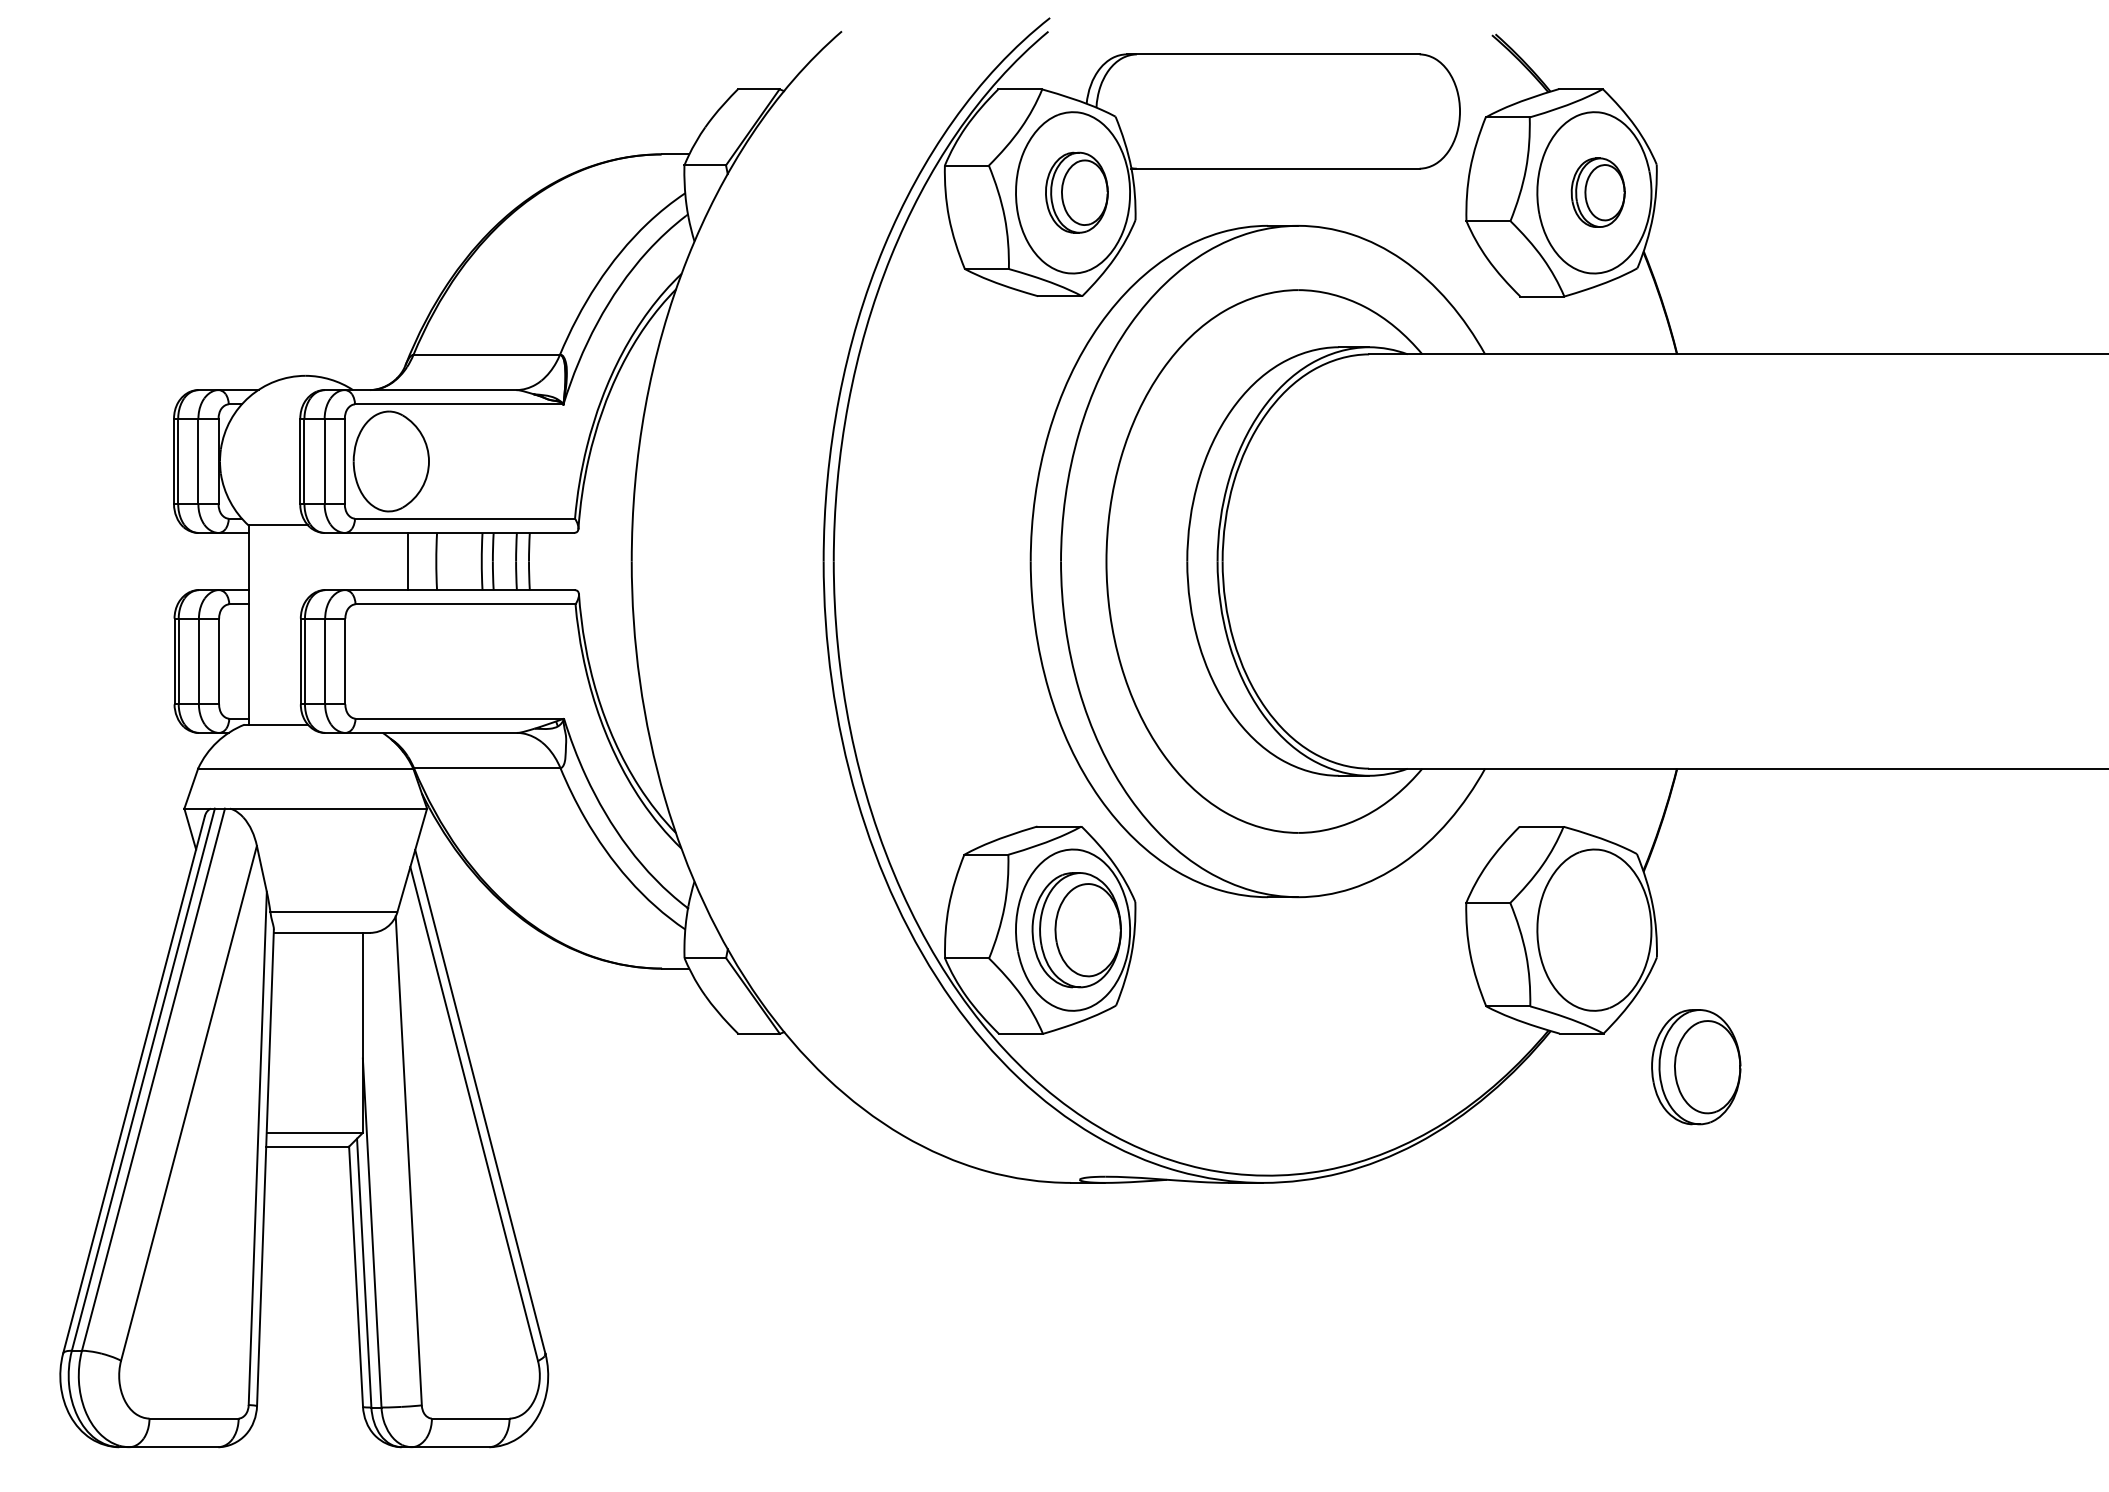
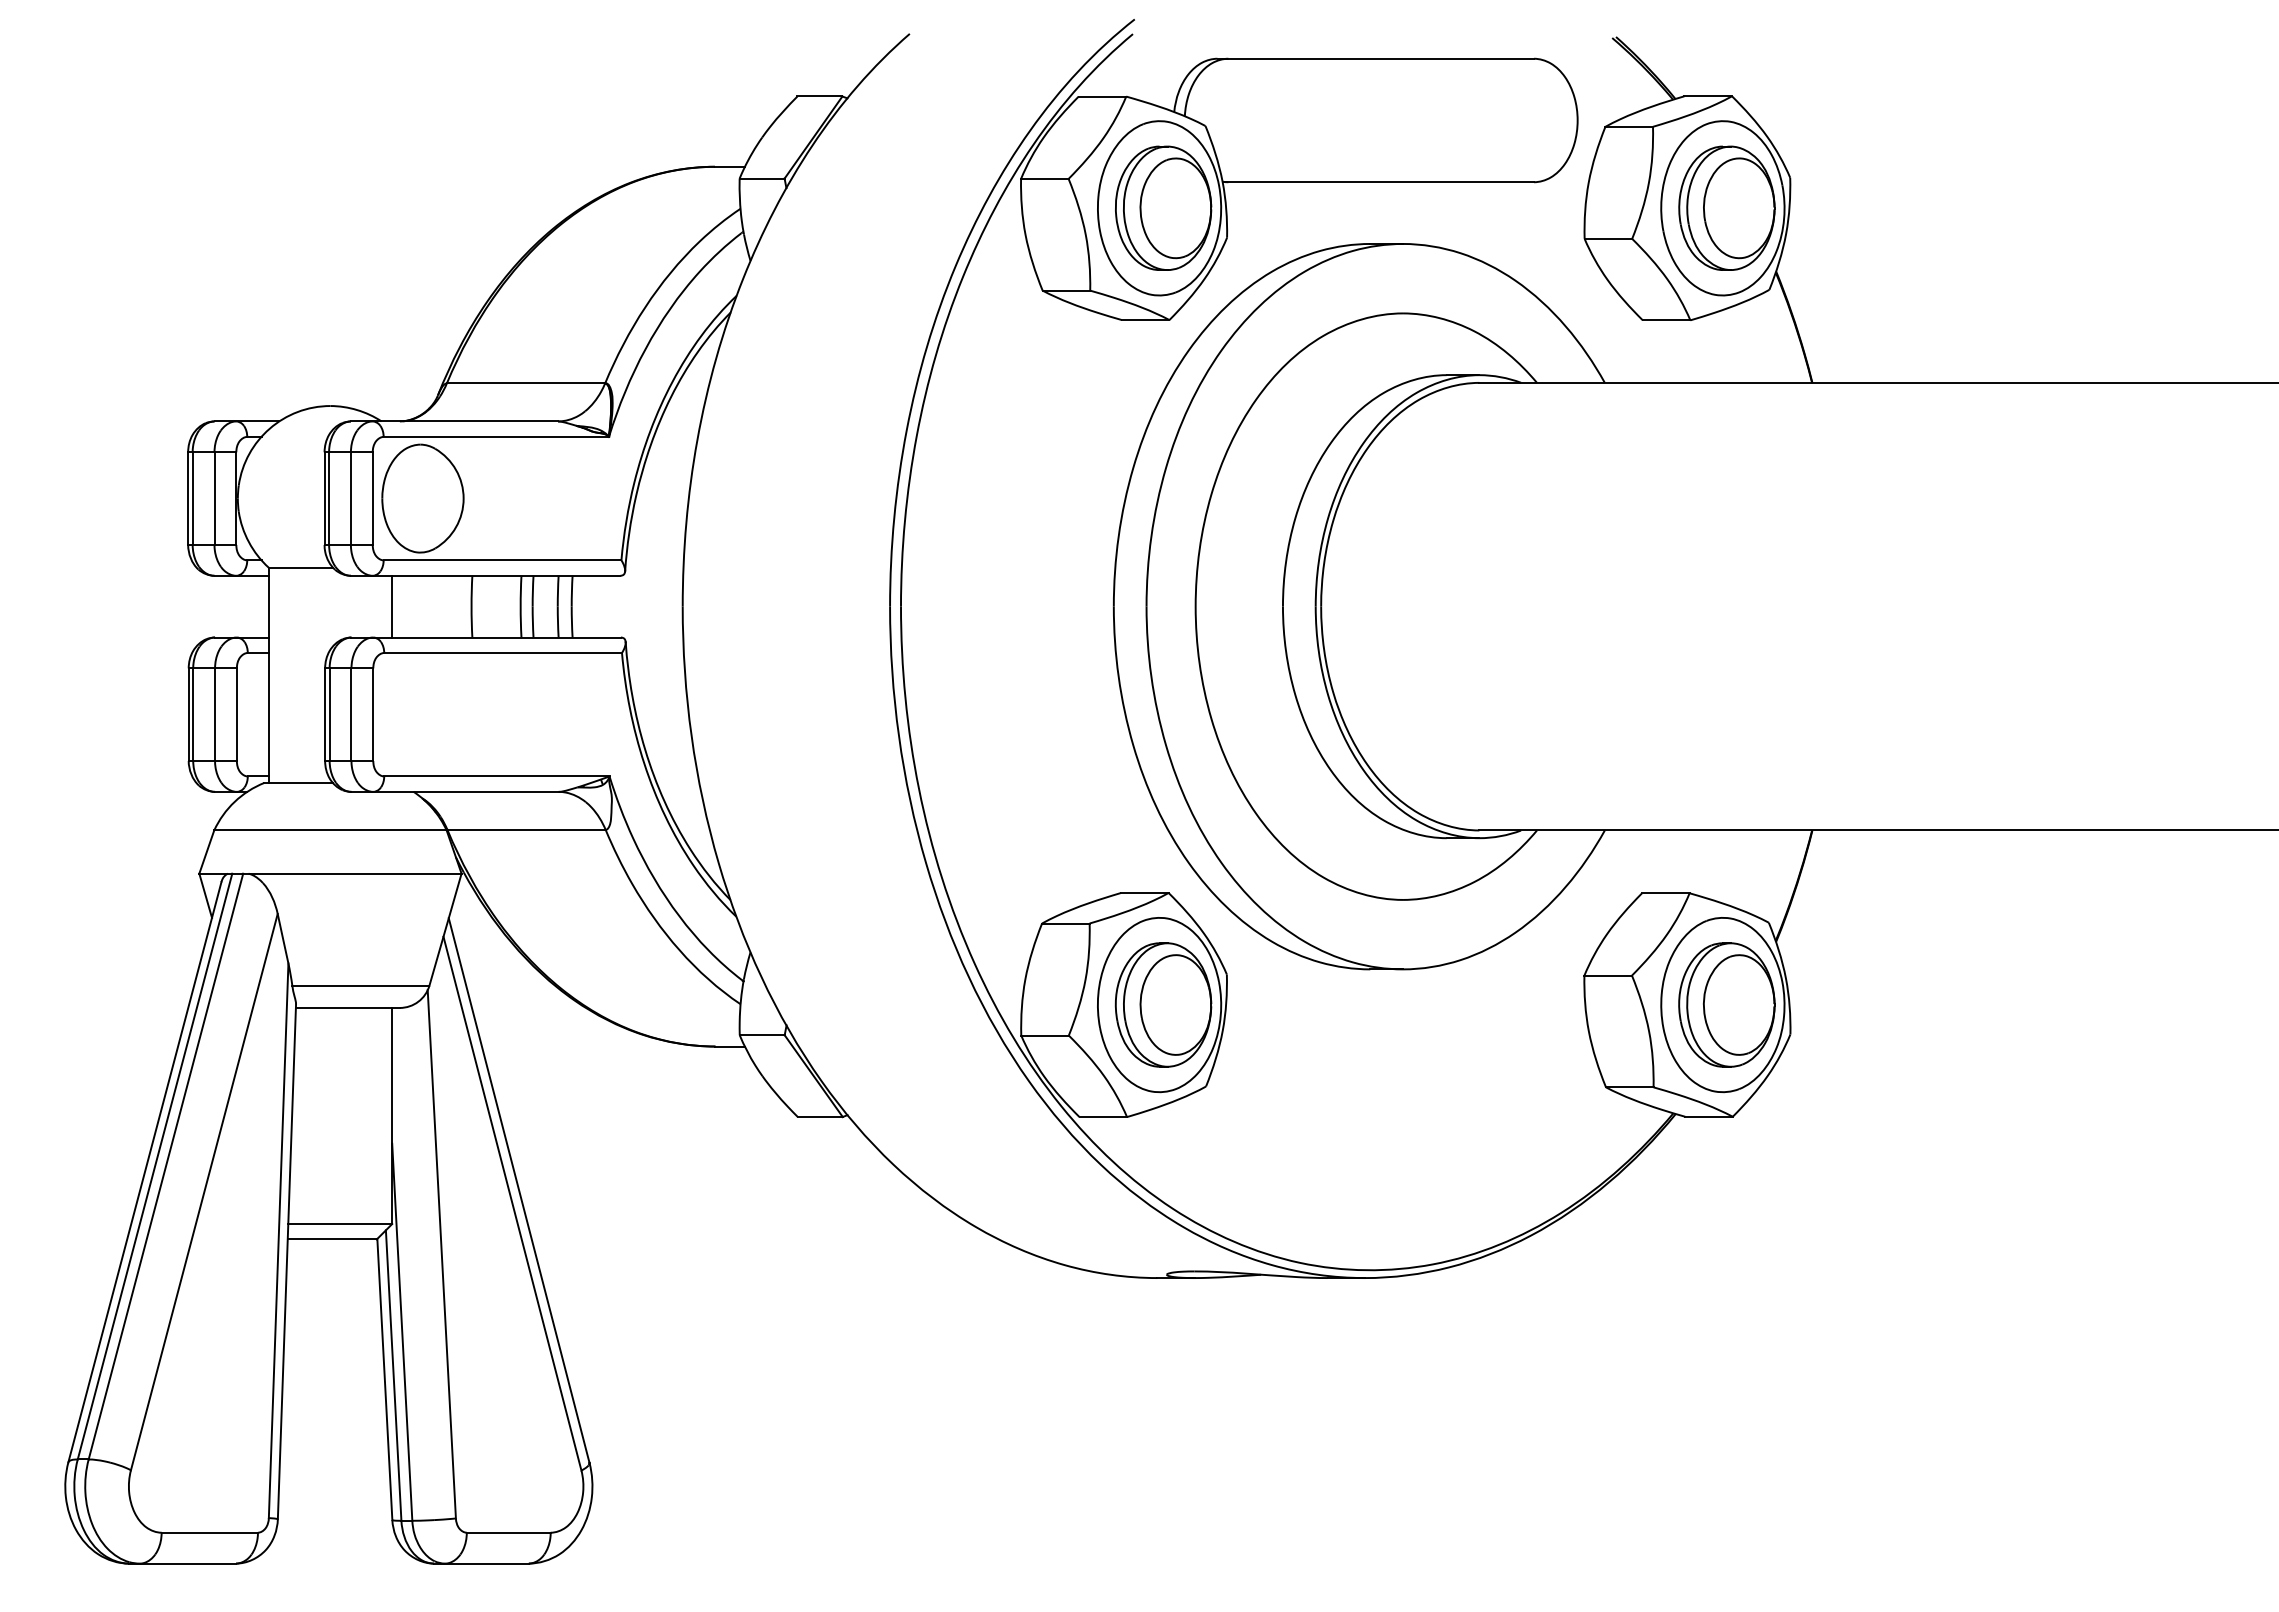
part: (1076, 192) -> (1163, 207), size x1.43
part: (1597, 192) -> (1726, 207), size x1.67
line: (408, 561) -> (392, 606), moved
part: (1695, 1066) -> (1726, 1004), moved

